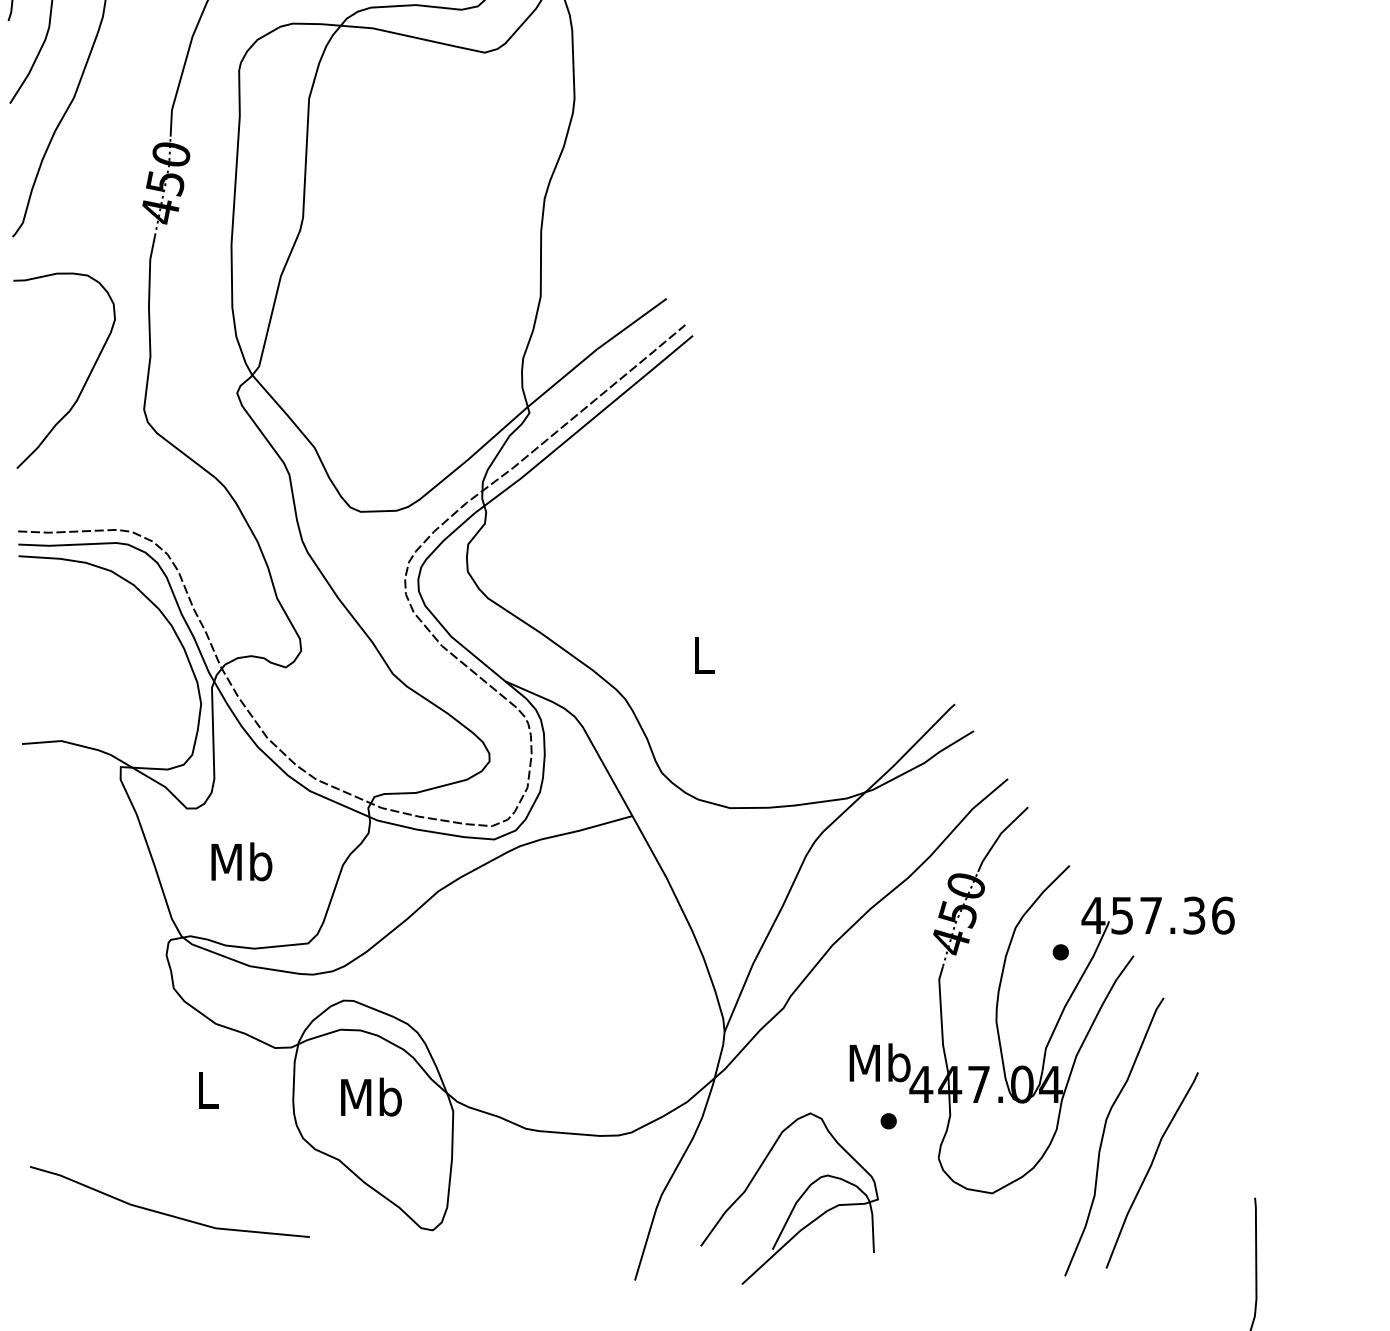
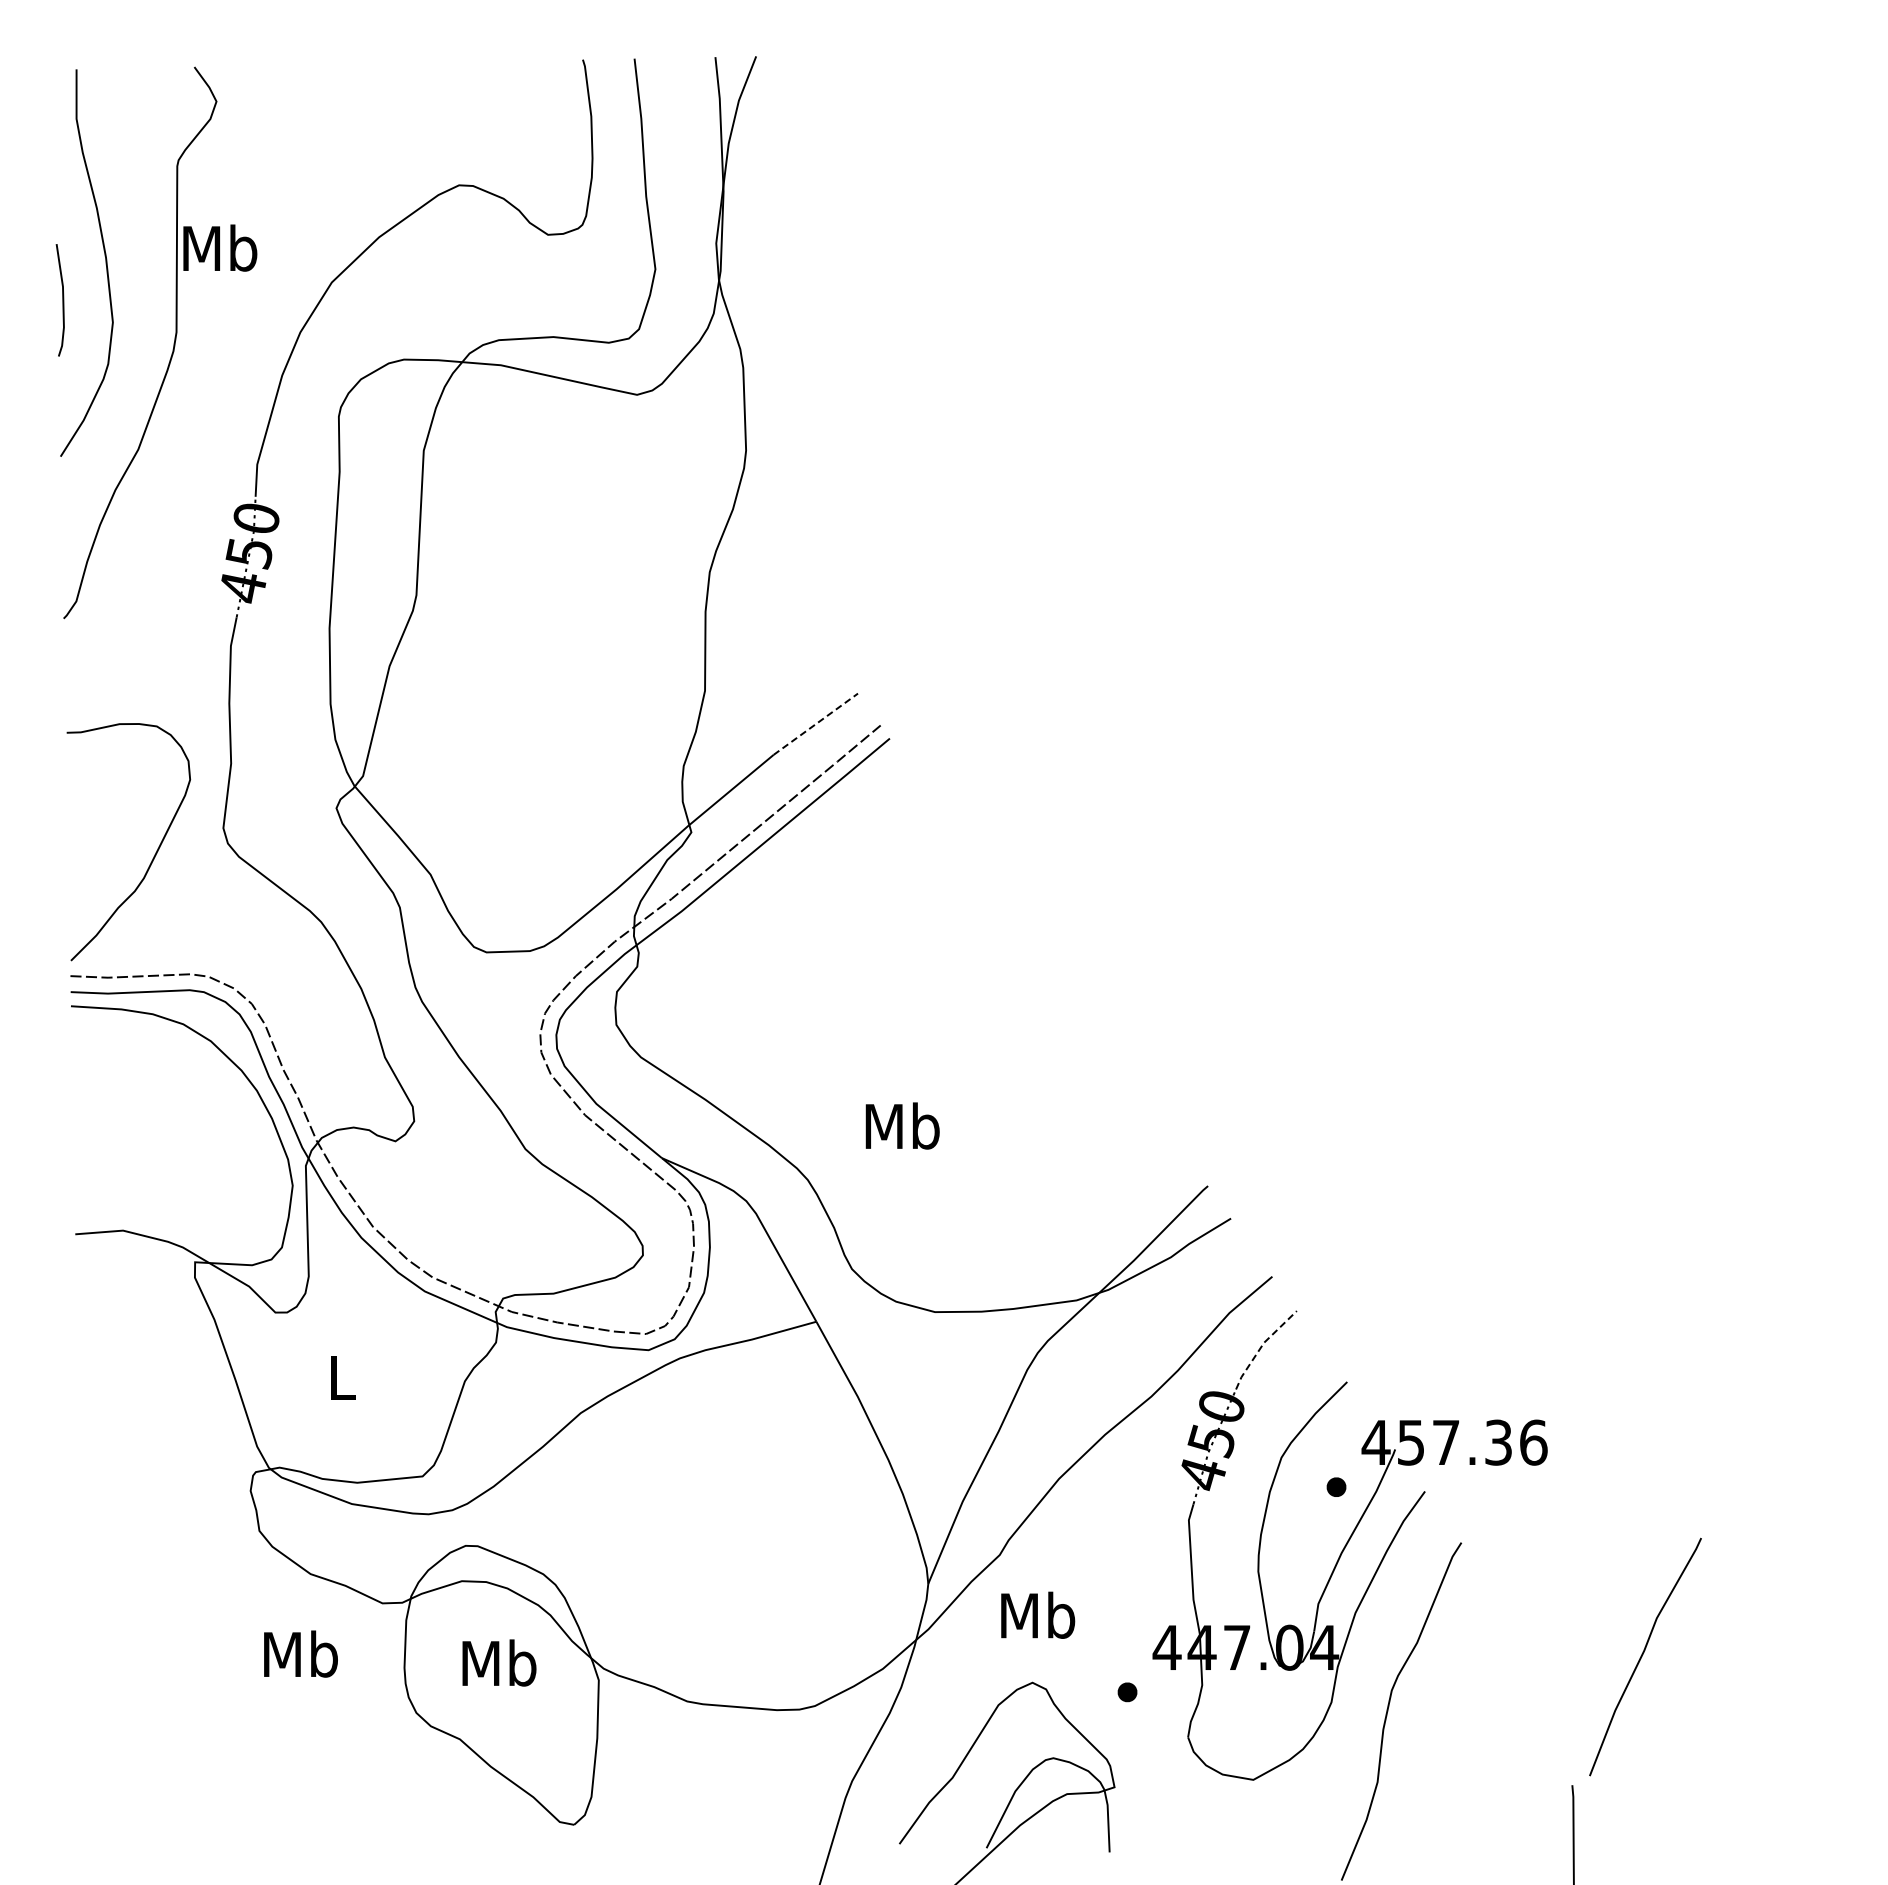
line: (632, 323) -> (816, 723), solid -> dashed
curve: (85, 381) -> (154, 854), moved
text: (703, 654) -> (902, 1125), L -> Mb
line: (999, 836) -> (1261, 1346), solid -> dashed
text: (242, 861) -> (342, 1376), Mb -> L
text: (880, 1062) -> (1038, 1614), moved
text: (207, 1089) -> (300, 1653), L -> Mb
curve: (1150, 1168) -> (1643, 1654), moved
line: (166, 1213) -> (250, 1804), removed

